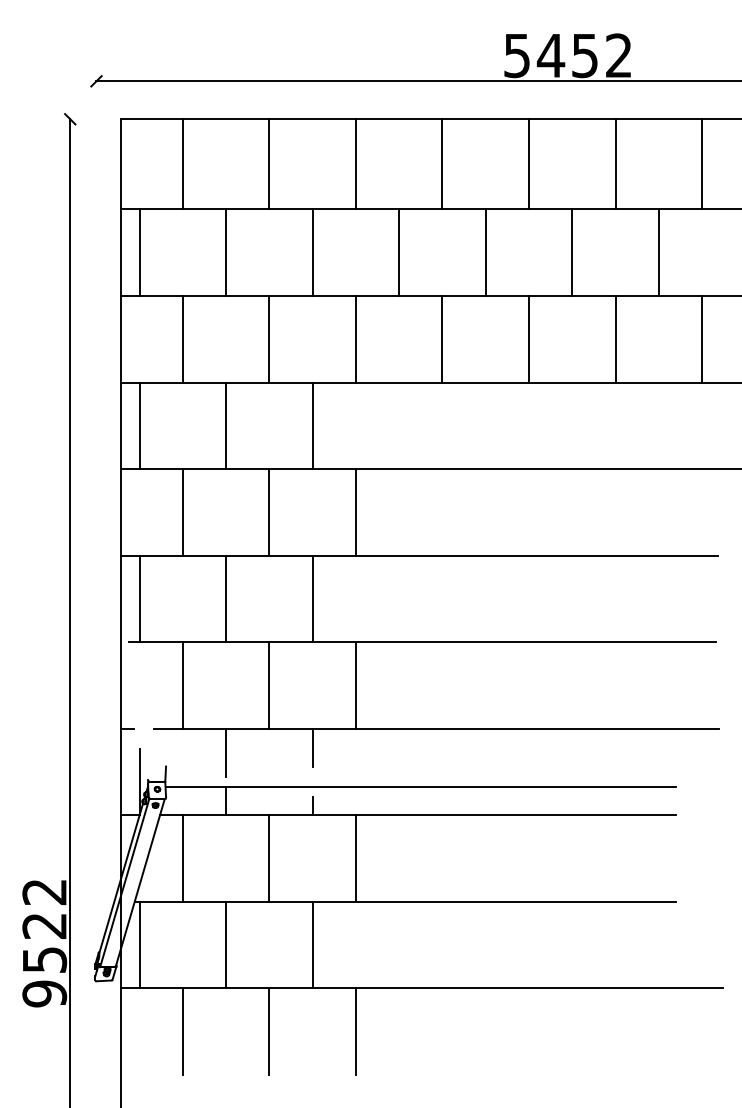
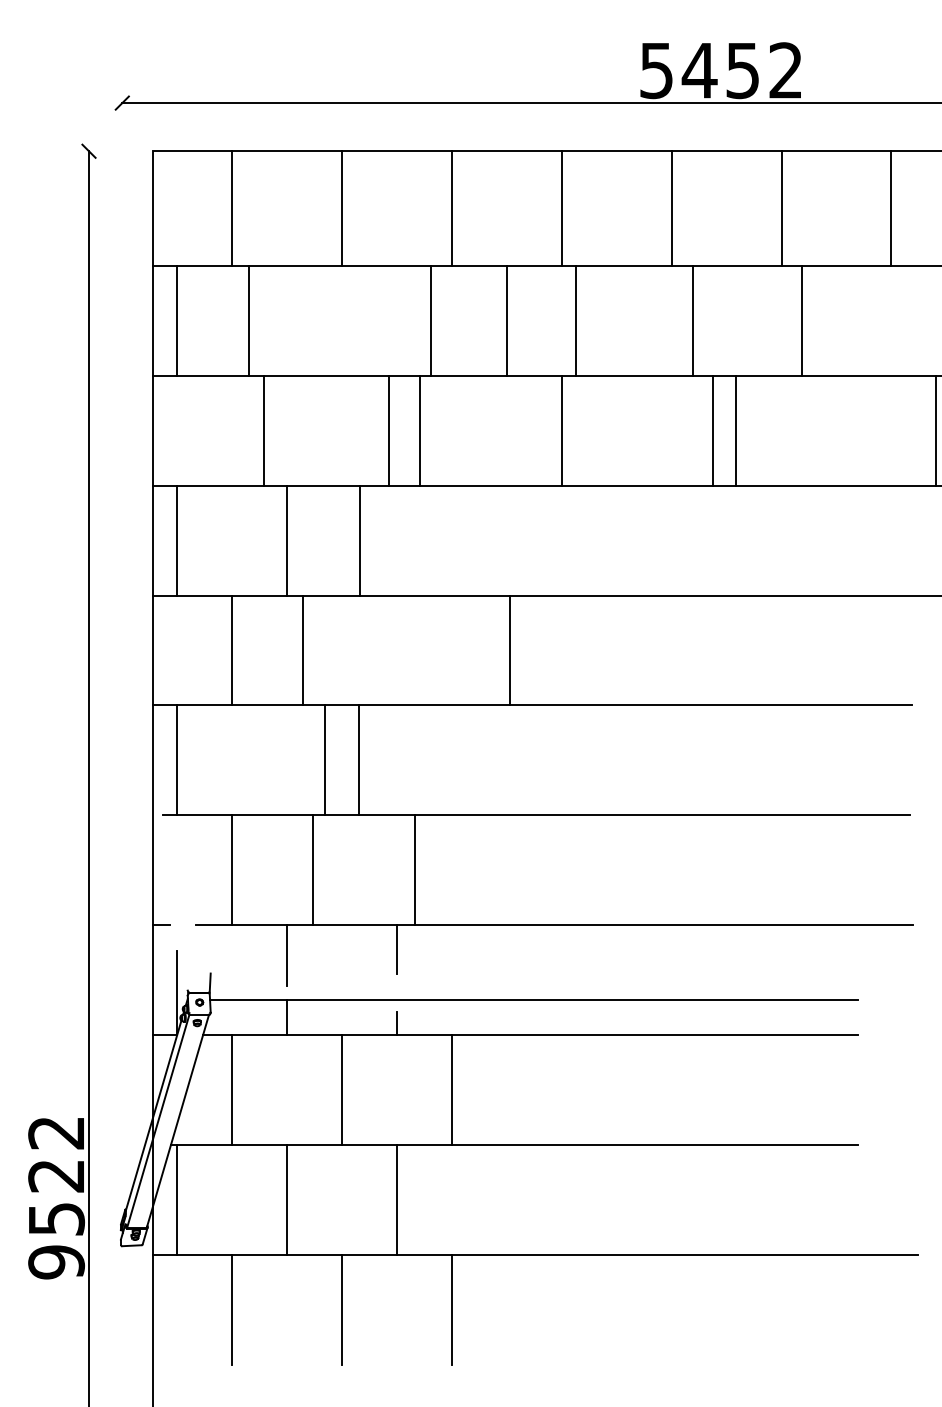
line: (226, 252) -> (249, 320), moved
line: (312, 252) -> (430, 320), moved
line: (485, 252) -> (575, 320), moved
line: (572, 252) -> (692, 320), moved
line: (658, 252) -> (801, 320), moved
line: (183, 339) -> (264, 430), moved
line: (269, 339) -> (389, 430), moved
line: (355, 339) -> (419, 430), moved
line: (528, 339) -> (712, 430), moved
line: (615, 339) -> (735, 430), moved
line: (702, 339) -> (936, 430), moved
line: (312, 425) -> (359, 540), moved
line: (269, 512) -> (303, 650), moved
line: (355, 512) -> (509, 650), moved
line: (226, 598) -> (325, 760), moved
line: (312, 598) -> (358, 760), moved
line: (269, 685) -> (313, 870), moved
line: (355, 685) -> (414, 870), moved

